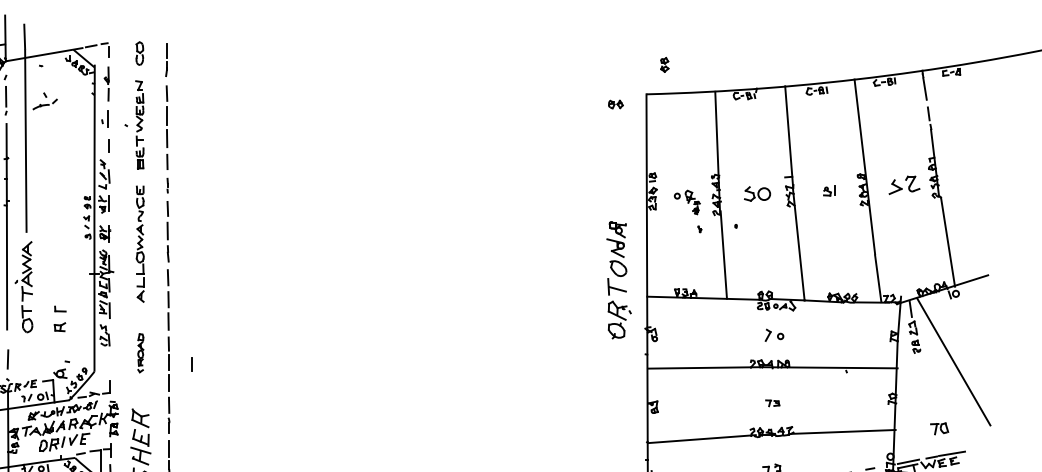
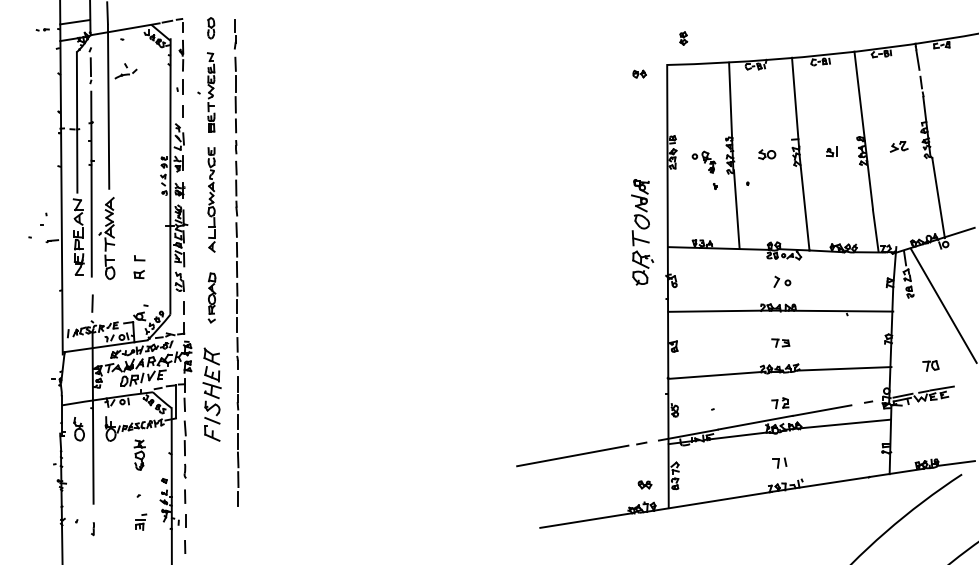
part: (903, 184) -> (898, 146), size x0.62
part: (757, 193) -> (767, 154), size x0.71
part: (140, 352) -> (211, 297), size x1.43
line: (191, 363) -> (183, 307), moved
part: (772, 402) -> (780, 342), size x1.43

